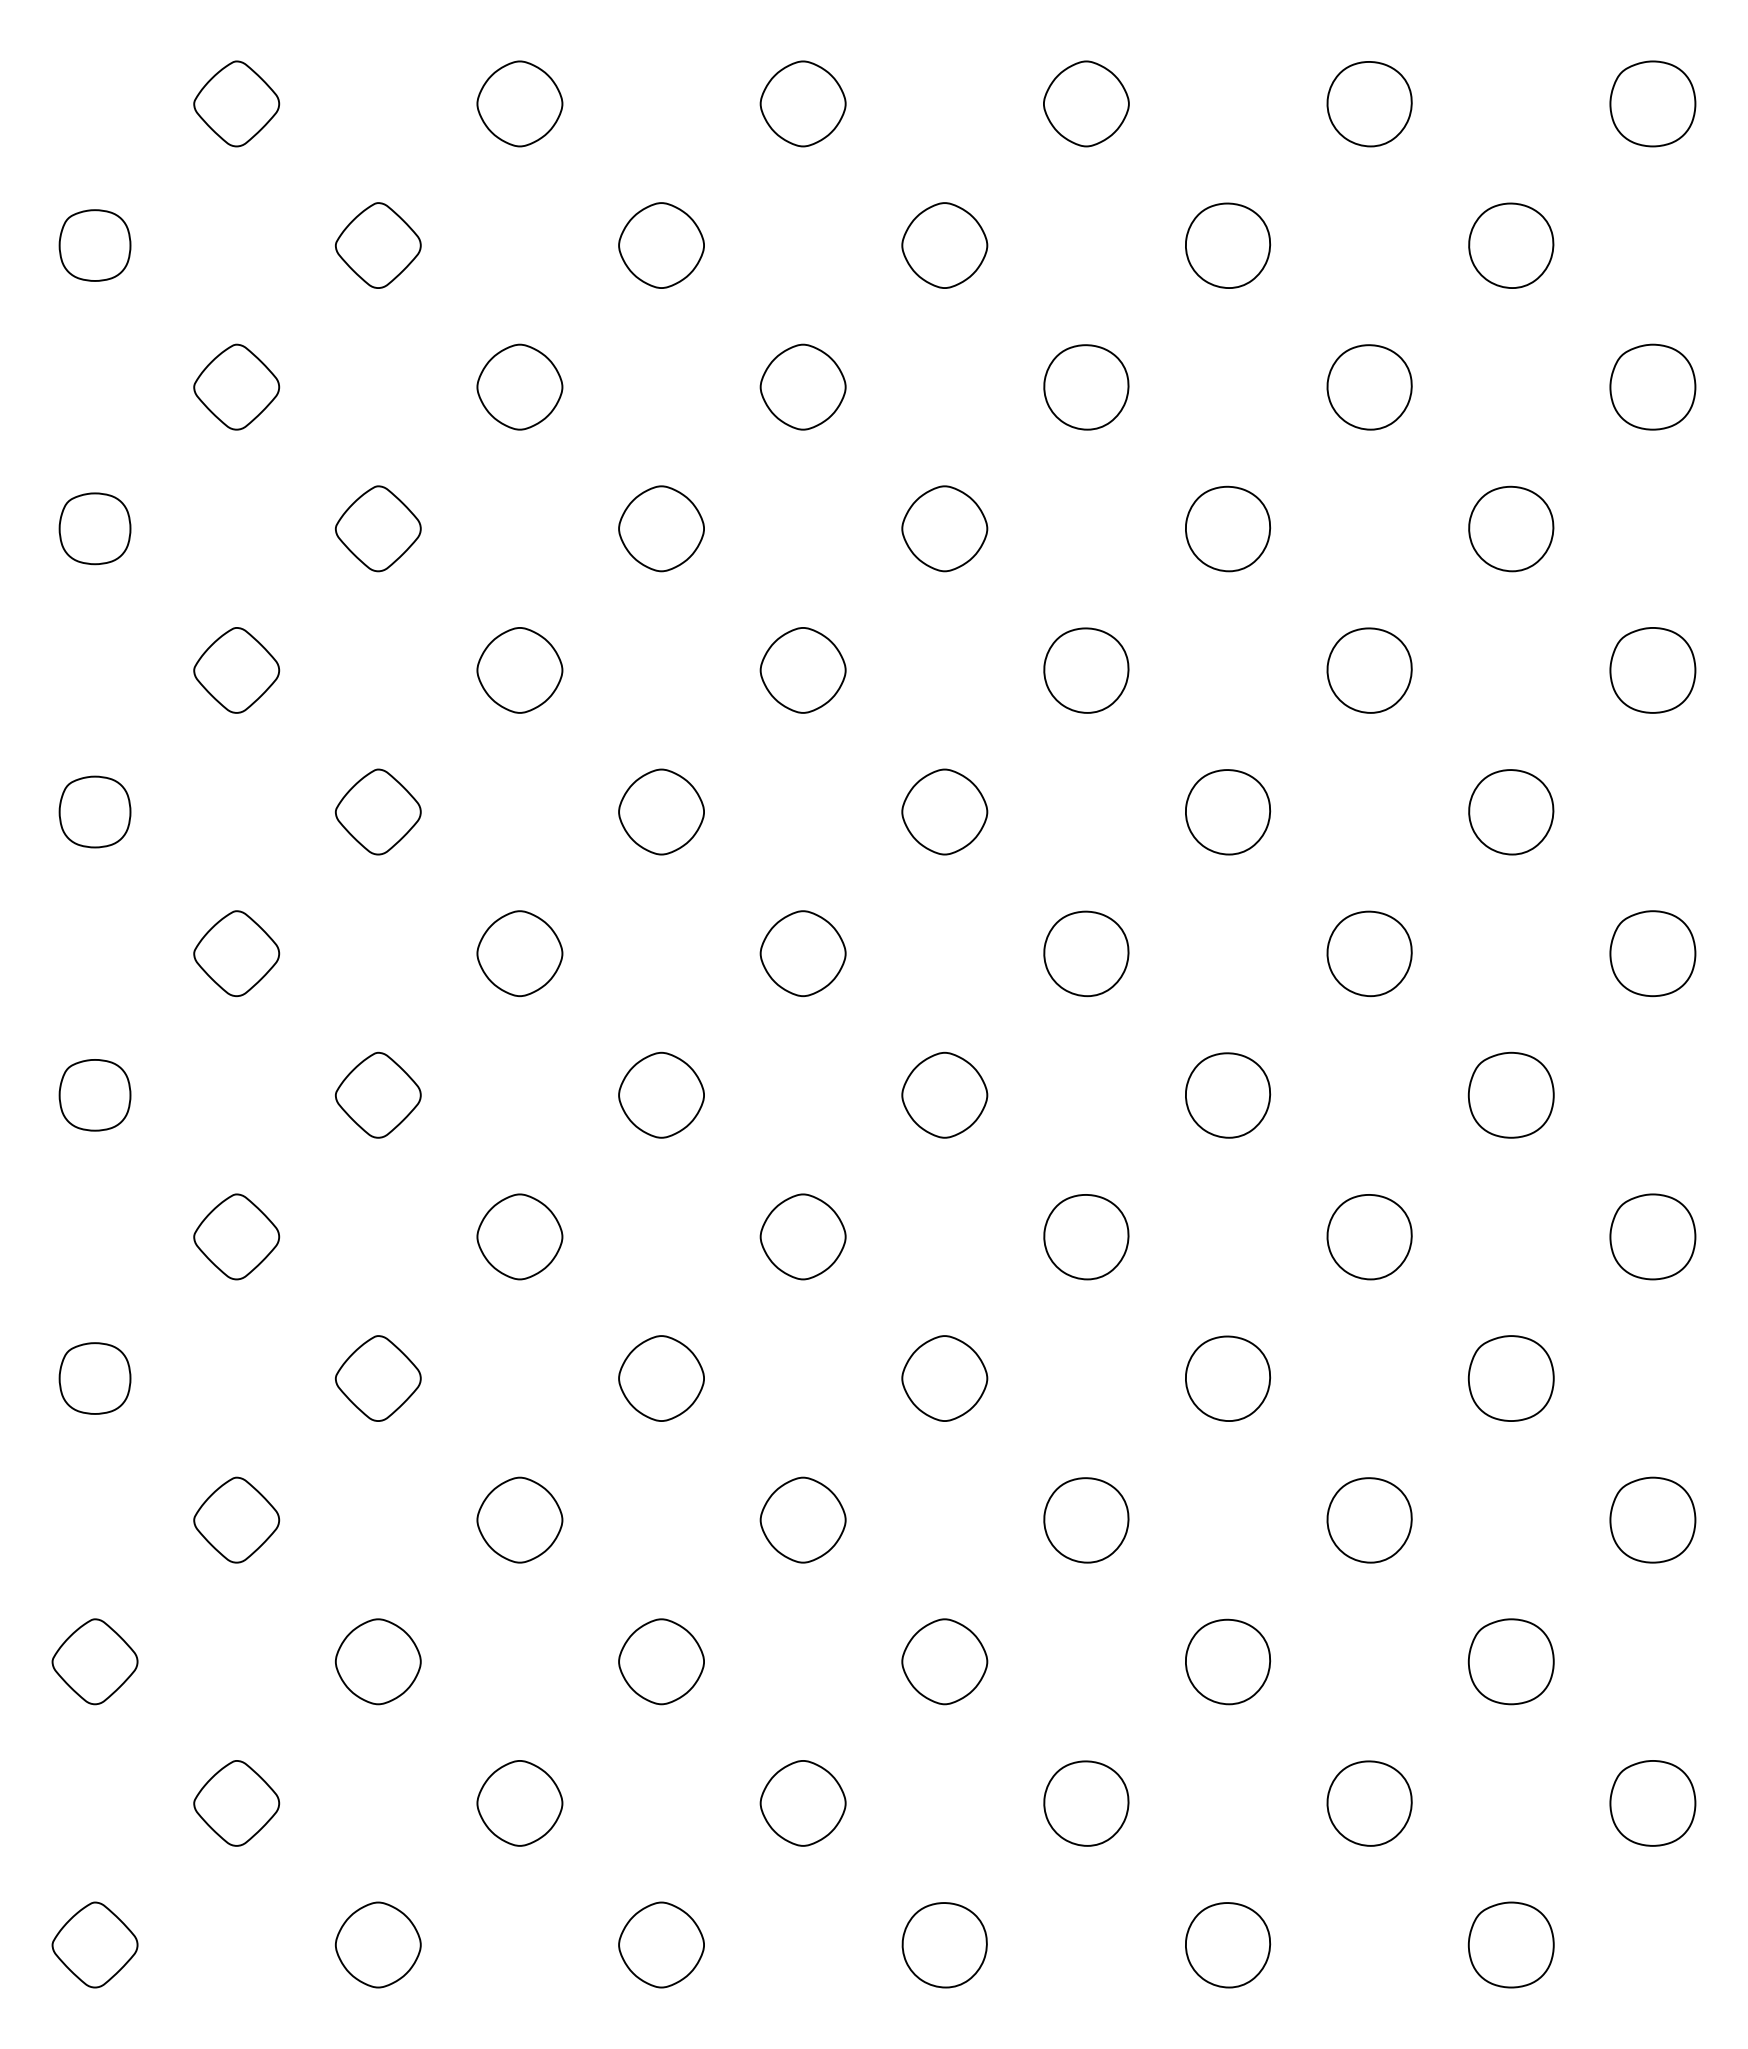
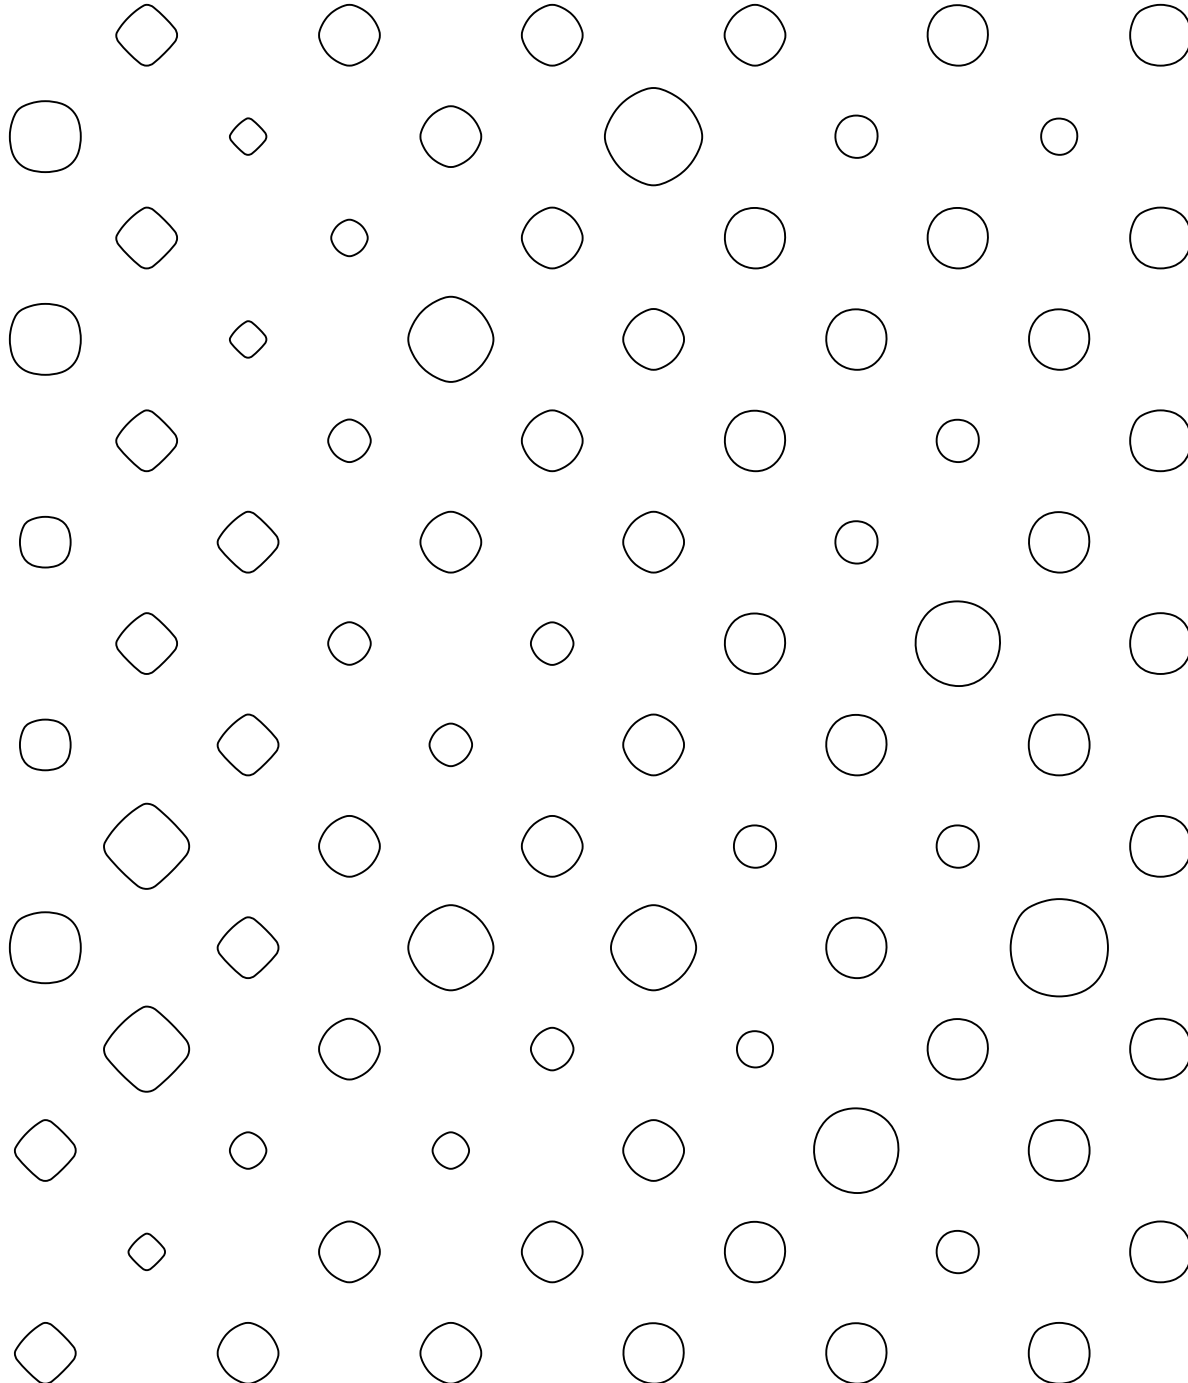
part: (94, 245) -> (44, 136), size x1.4
part: (378, 245) -> (248, 136), size x0.6
part: (944, 245) -> (653, 136), size x1.6
part: (1228, 245) -> (856, 136), size x0.7
part: (1511, 245) -> (1059, 136), size x0.6
part: (519, 386) -> (349, 237), size x0.6
part: (94, 528) -> (44, 339), size x1.4
part: (378, 528) -> (248, 339), size x0.6
part: (661, 528) -> (450, 339), size x1.4
part: (519, 670) -> (349, 440), size x0.7
part: (1369, 670) -> (957, 440), size x0.7
part: (1228, 812) -> (856, 542), size x0.7
part: (519, 953) -> (349, 643), size x0.7
part: (802, 953) -> (551, 643), size x0.7
part: (1369, 953) -> (957, 643), size x1.4
part: (661, 1094) -> (450, 744), size x0.7
part: (236, 1236) -> (146, 846), size x1.4
part: (1086, 1237) -> (755, 846), size x0.7
part: (1369, 1237) -> (957, 846), size x0.7
part: (94, 1378) -> (44, 947), size x1.4
part: (661, 1378) -> (450, 947), size x1.4
part: (944, 1378) -> (653, 947), size x1.4
part: (1510, 1378) -> (1058, 947), size x1.6
part: (236, 1519) -> (146, 1048), size x1.4
part: (802, 1519) -> (551, 1048), size x0.7
part: (1086, 1520) -> (755, 1049), size x0.6
part: (378, 1661) -> (248, 1150), size x0.6
part: (661, 1661) -> (450, 1150), size x0.6
part: (1228, 1661) -> (856, 1150), size x1.4
part: (236, 1803) -> (146, 1251), size x0.6
part: (1369, 1803) -> (957, 1251), size x0.7

